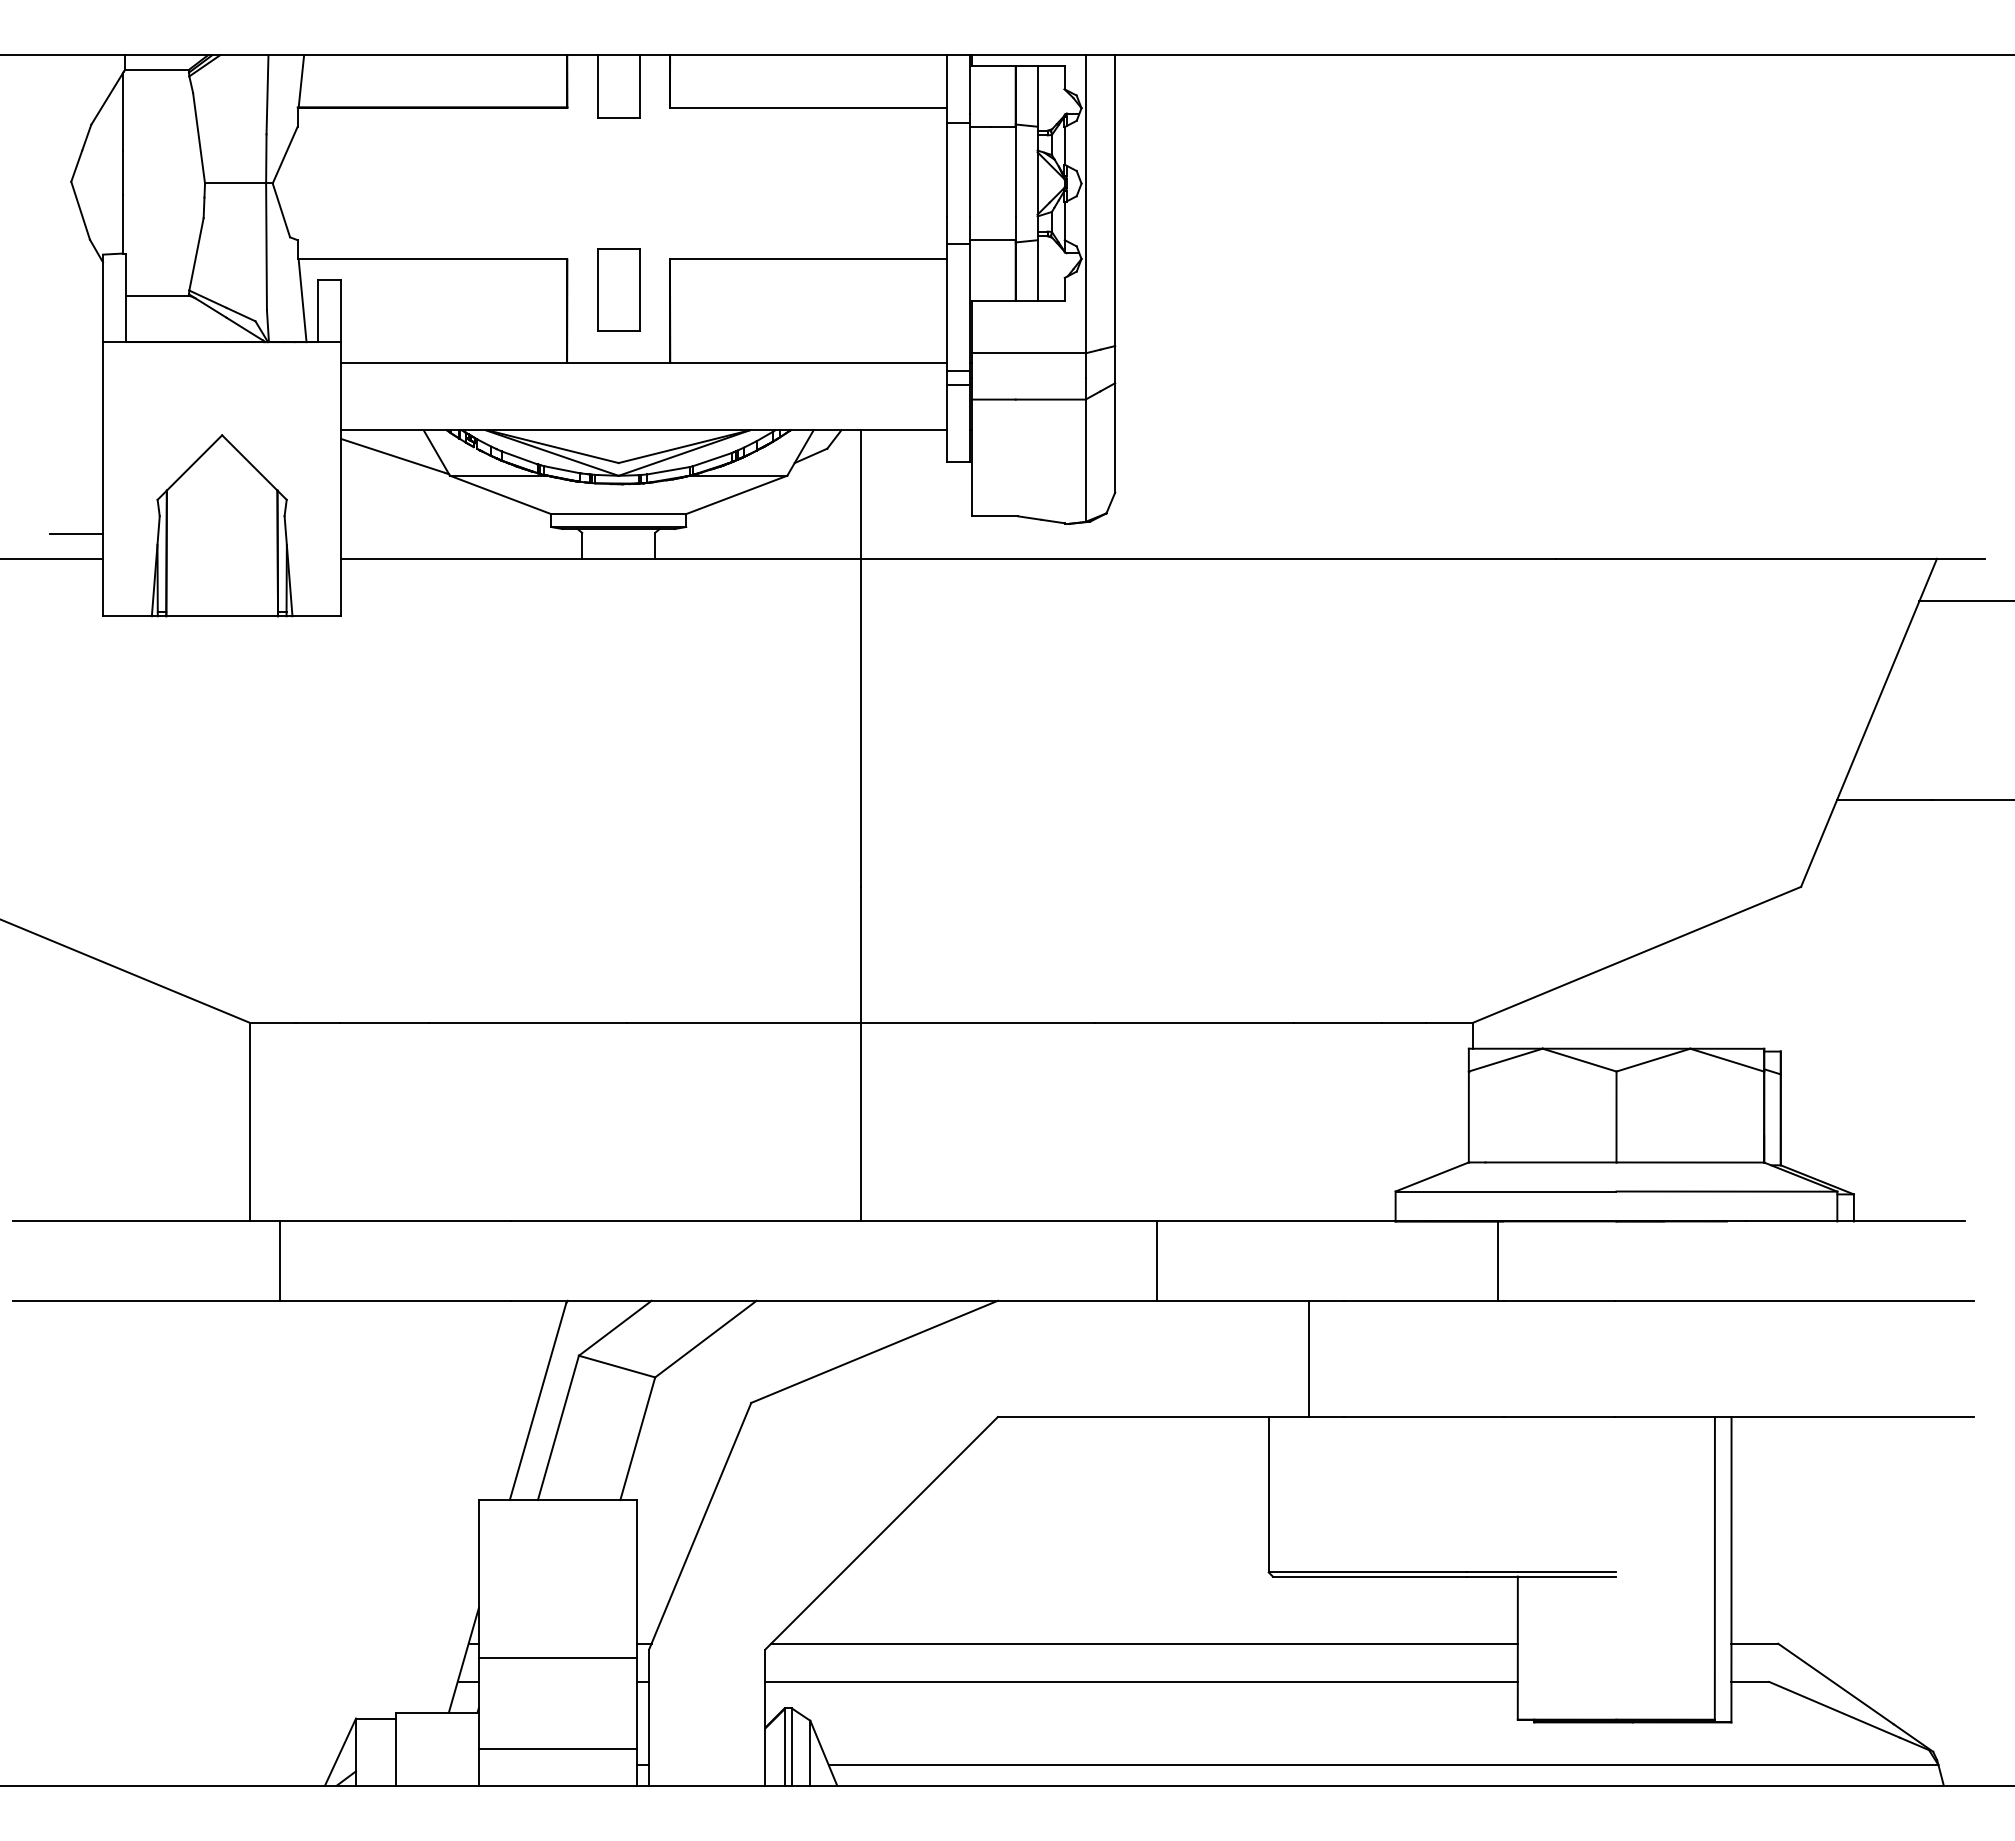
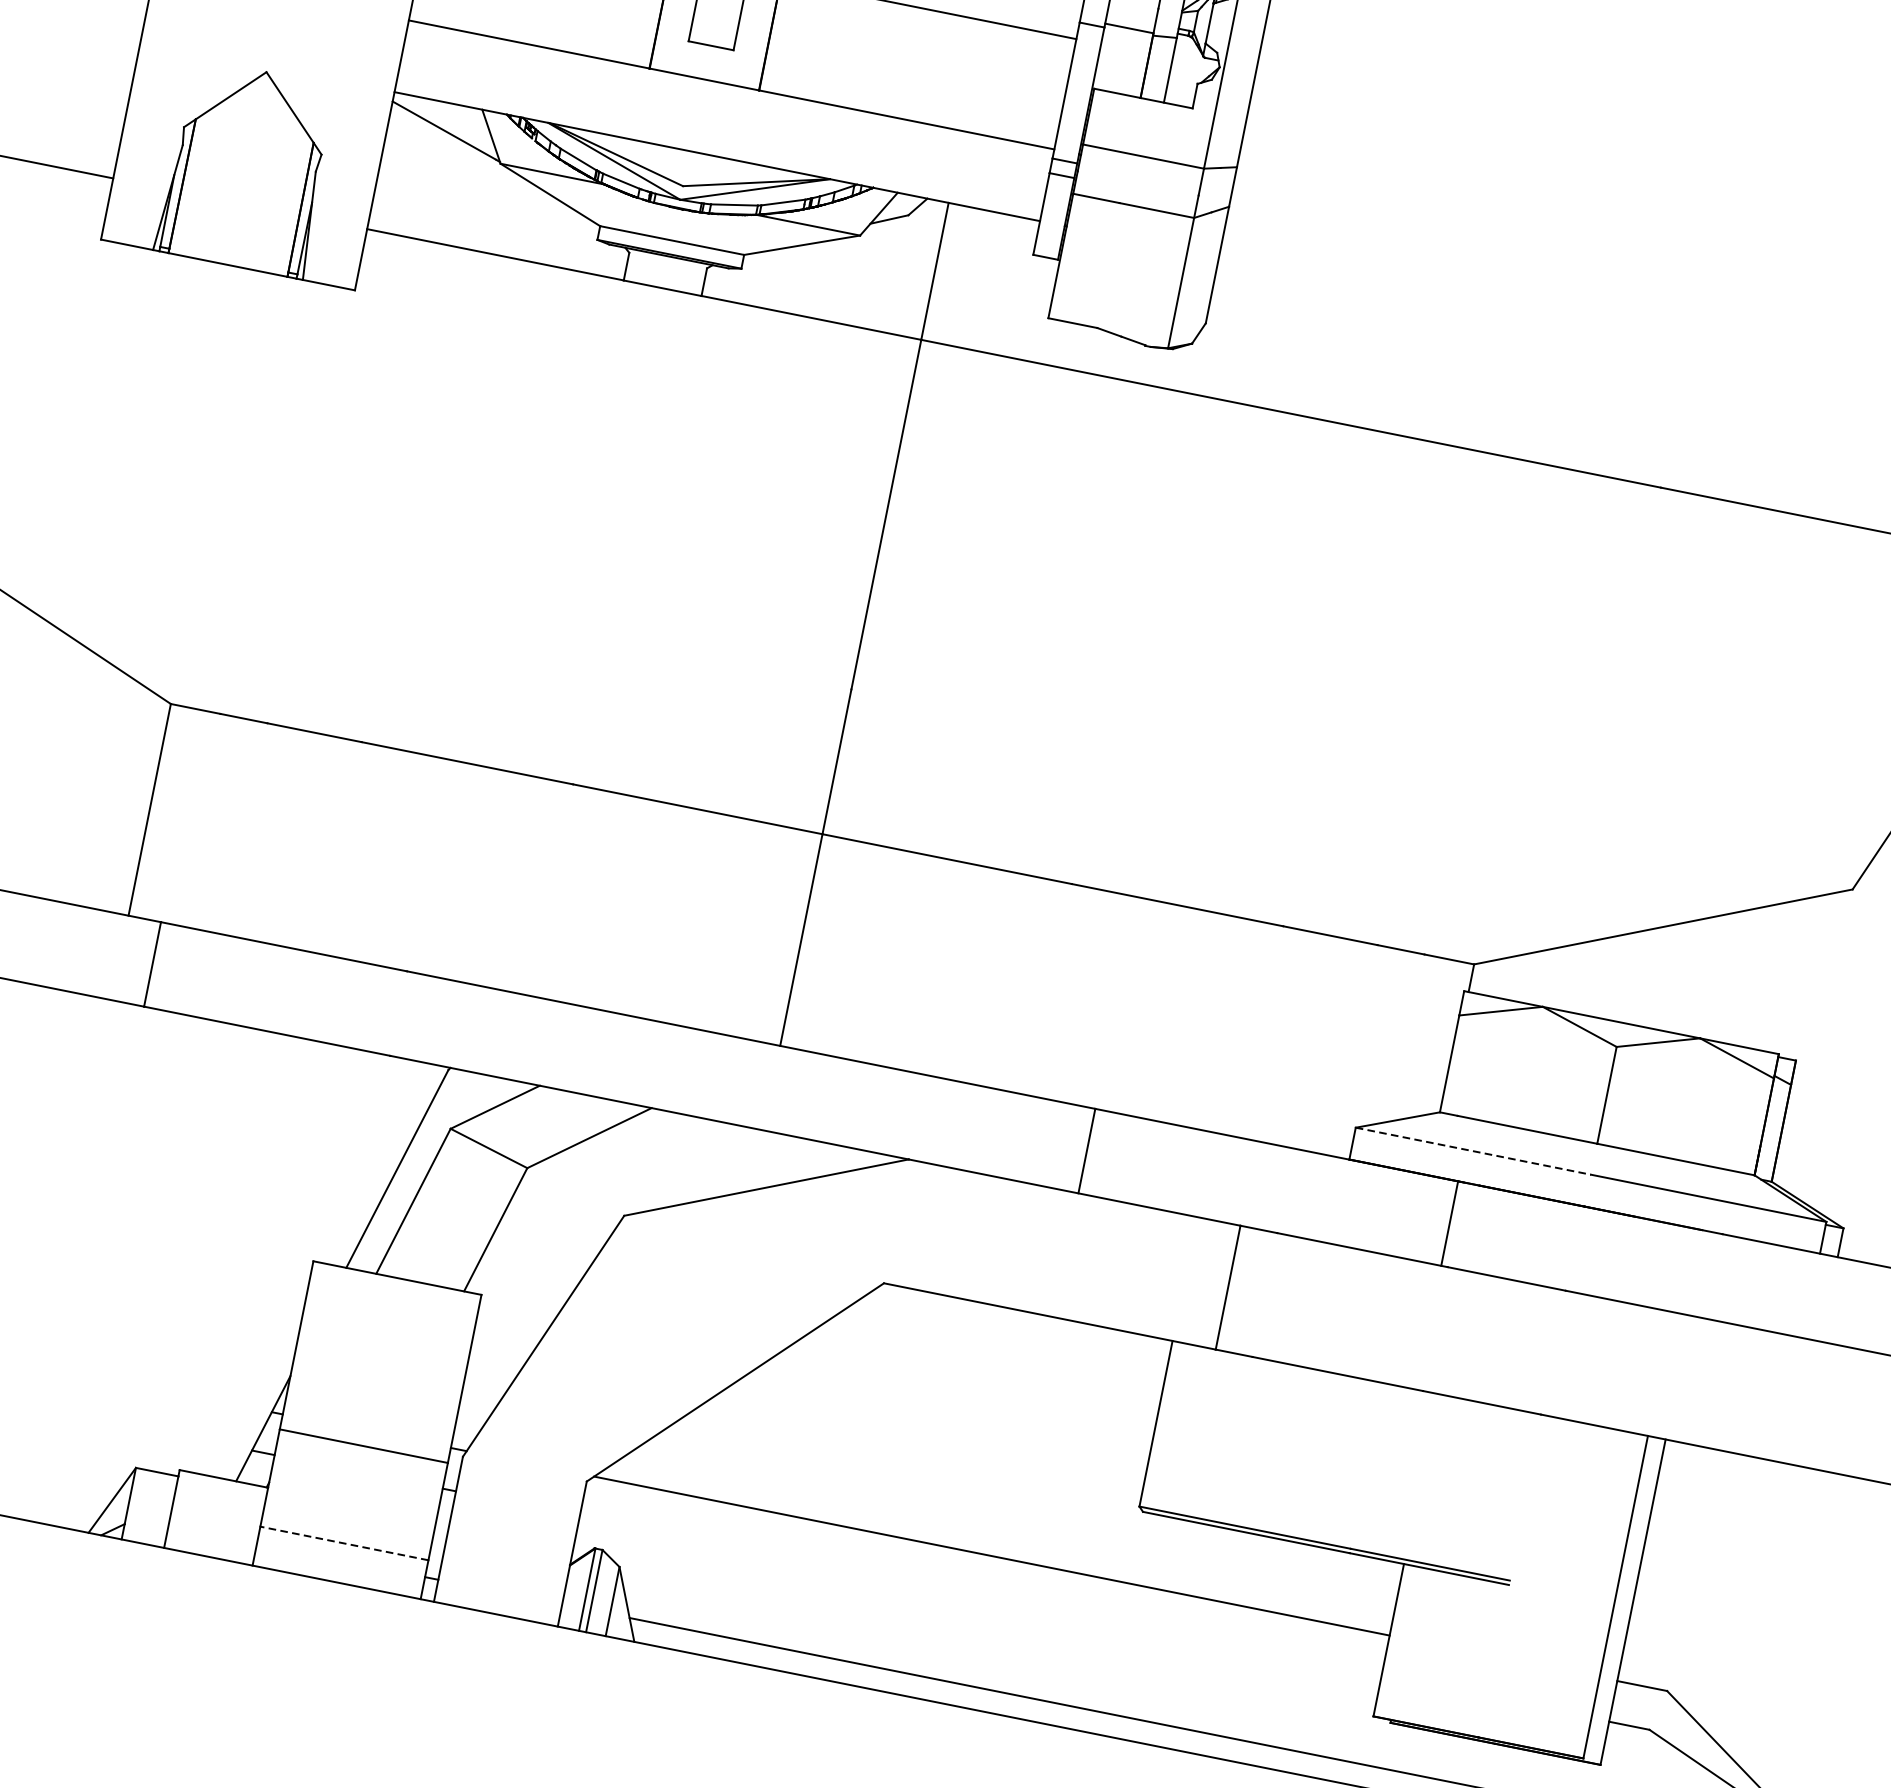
line: (76, 533) -> (90, 145), removed
line: (1506, 1191) -> (1473, 1151), solid -> dashed
line: (1141, 1681) -> (980, 1595), removed
line: (557, 1749) -> (344, 1543), solid -> dashed

